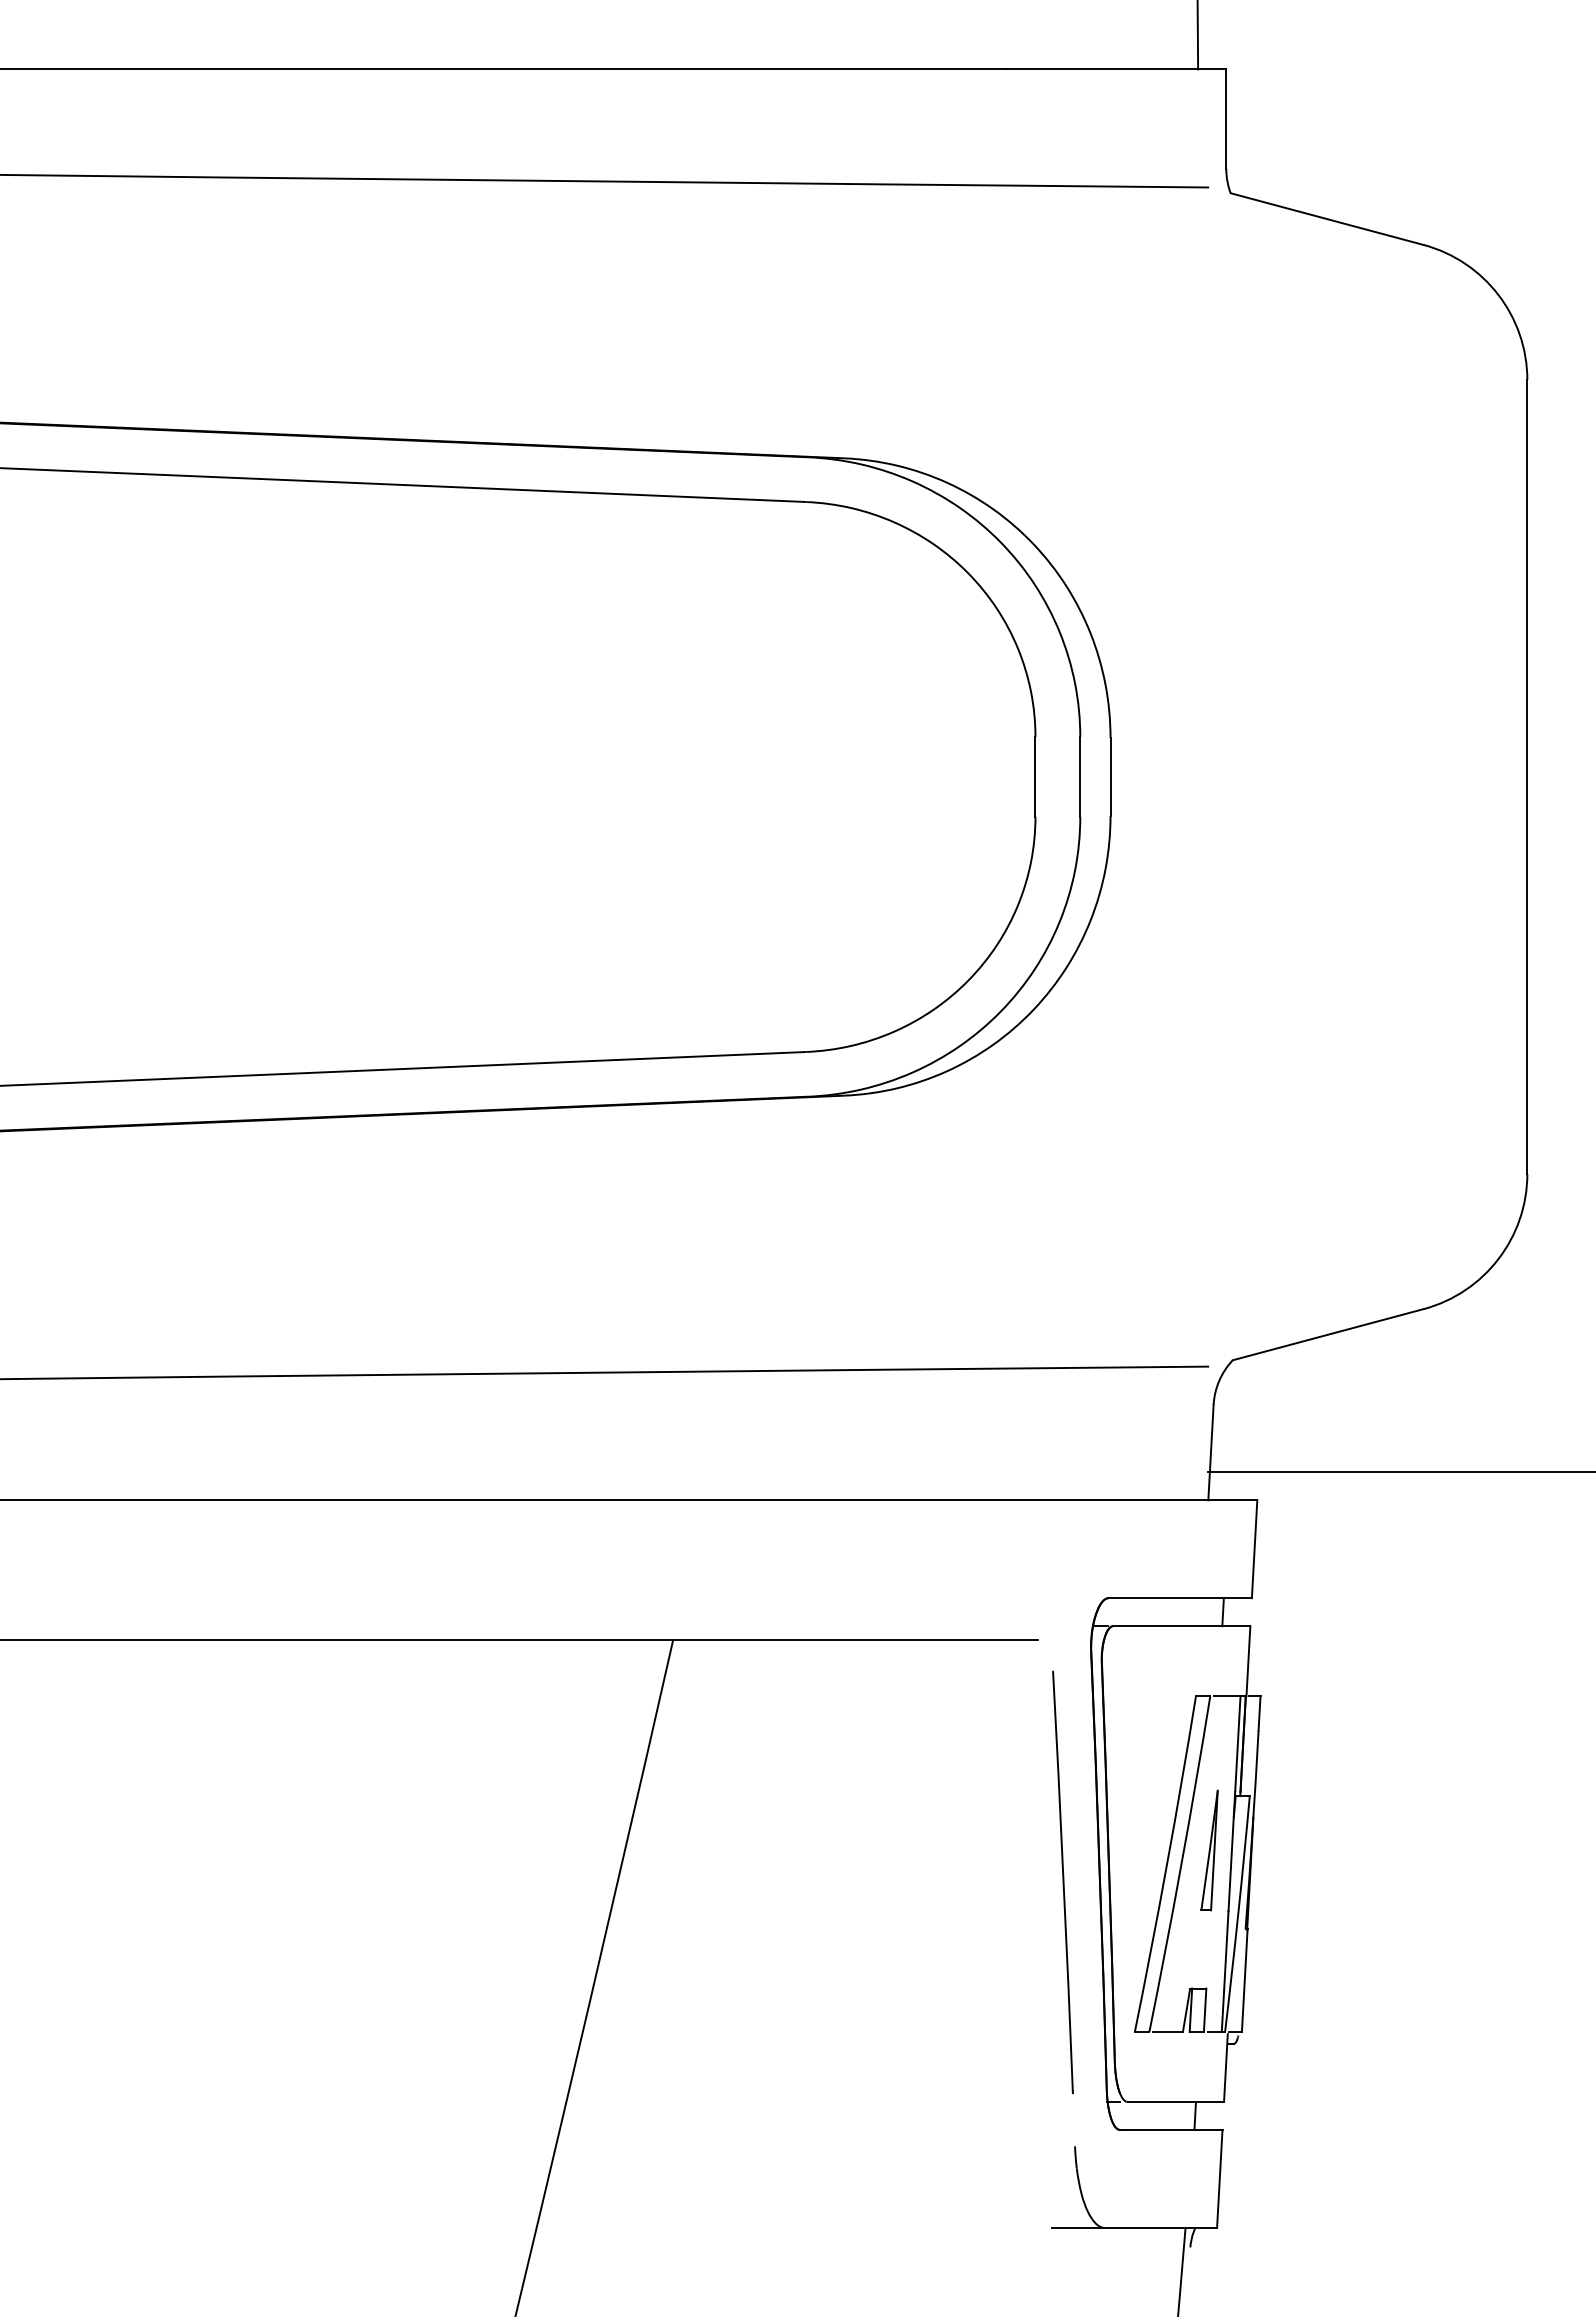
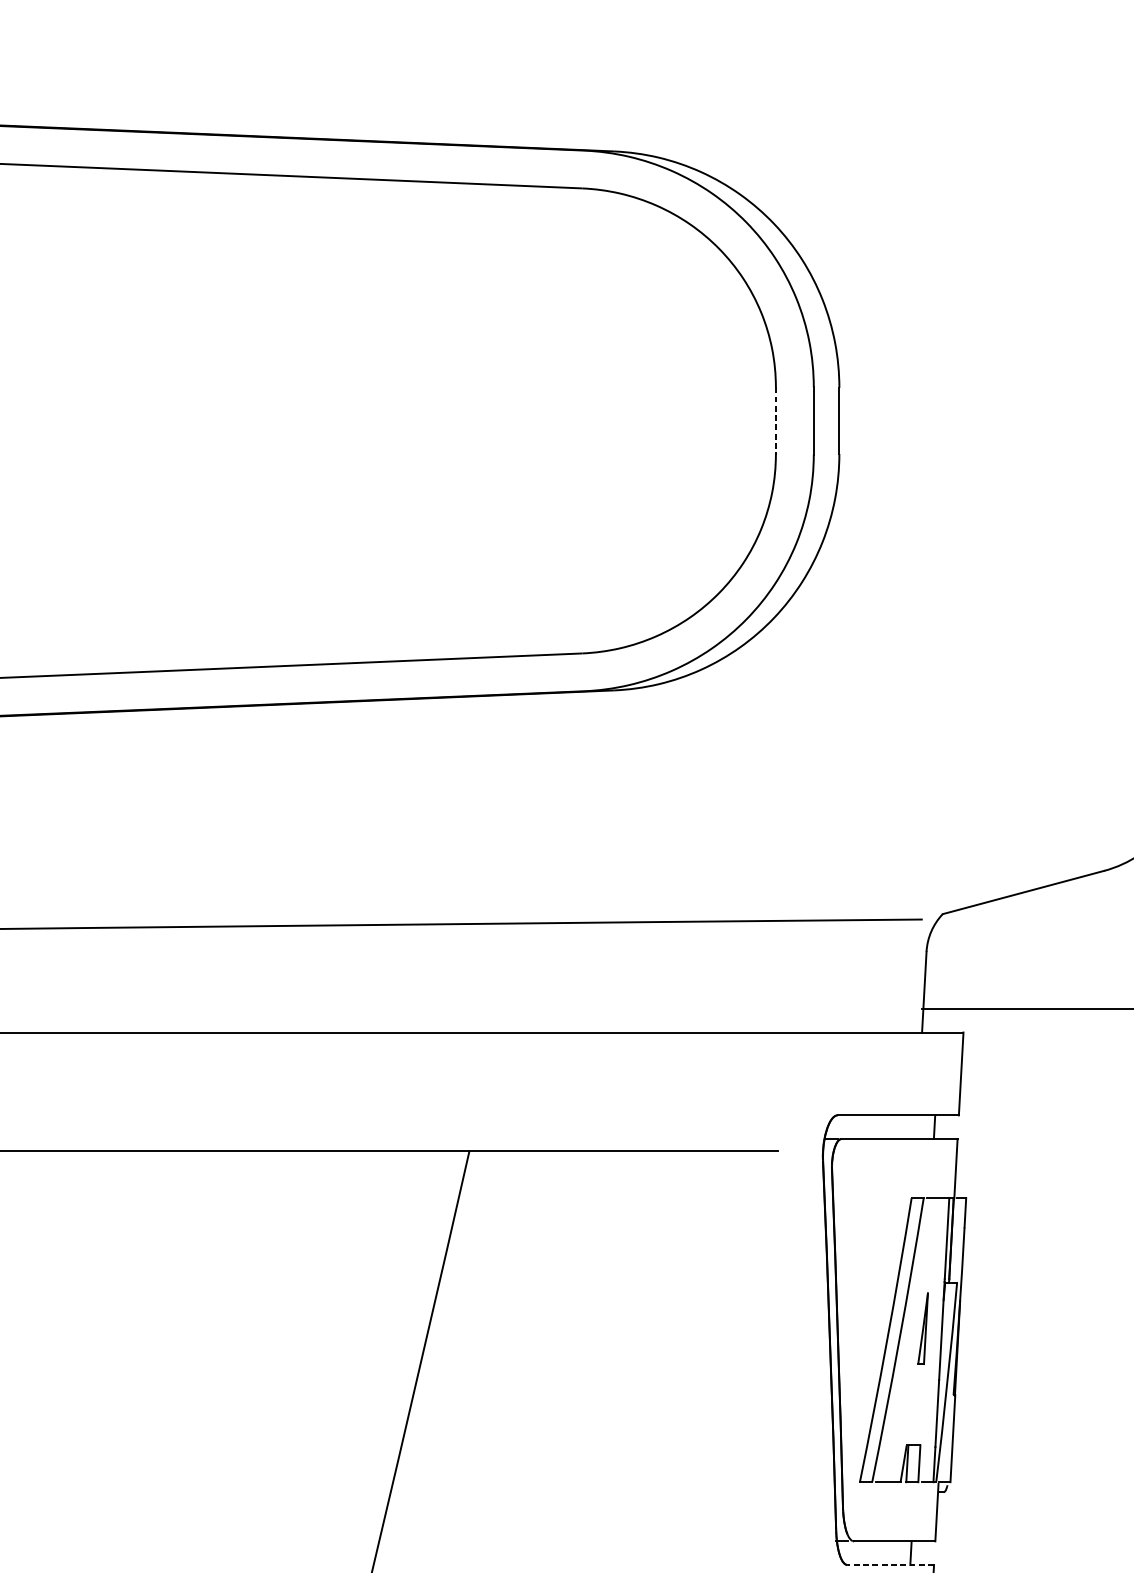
line: (1035, 776) -> (775, 420), solid -> dashed
part: (1209, 1850) -> (923, 1328), size x0.7
line: (1062, 1882) -> (798, 1355), removed
line: (1170, 2129) -> (890, 1564), solid -> dashed

